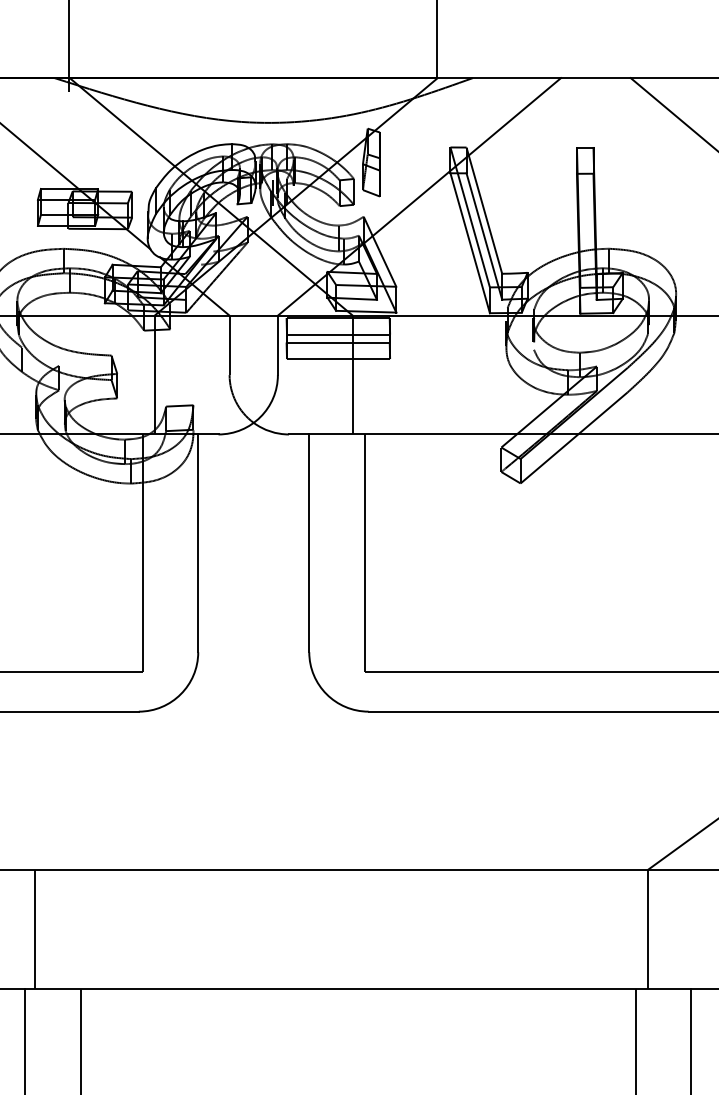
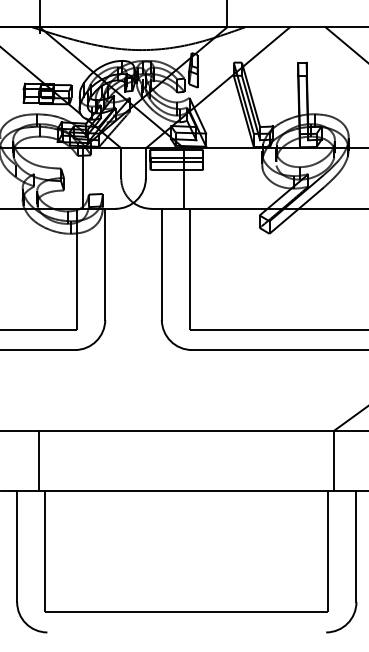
line: (35, 928) -> (39, 460), moved

